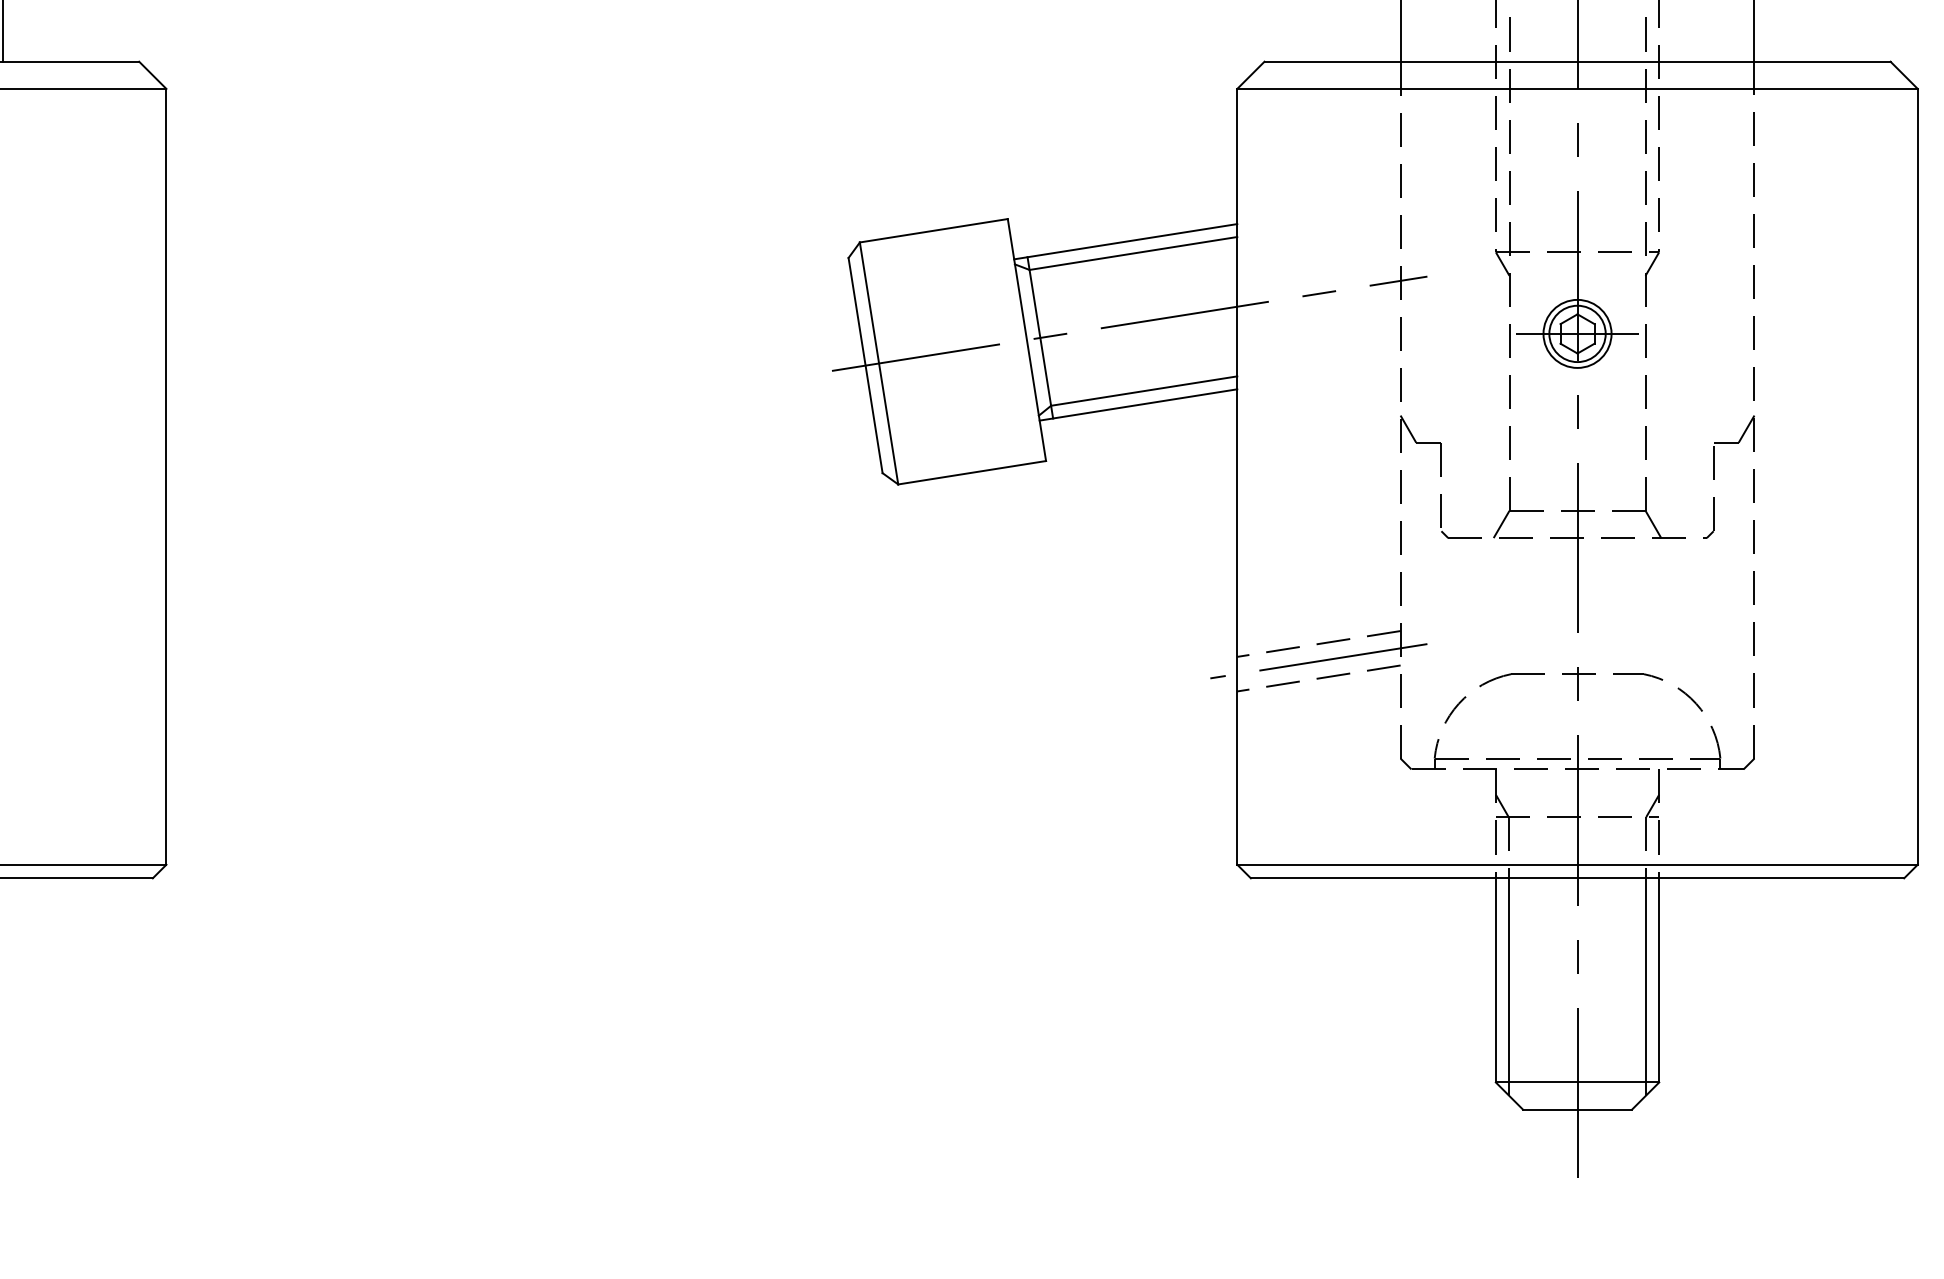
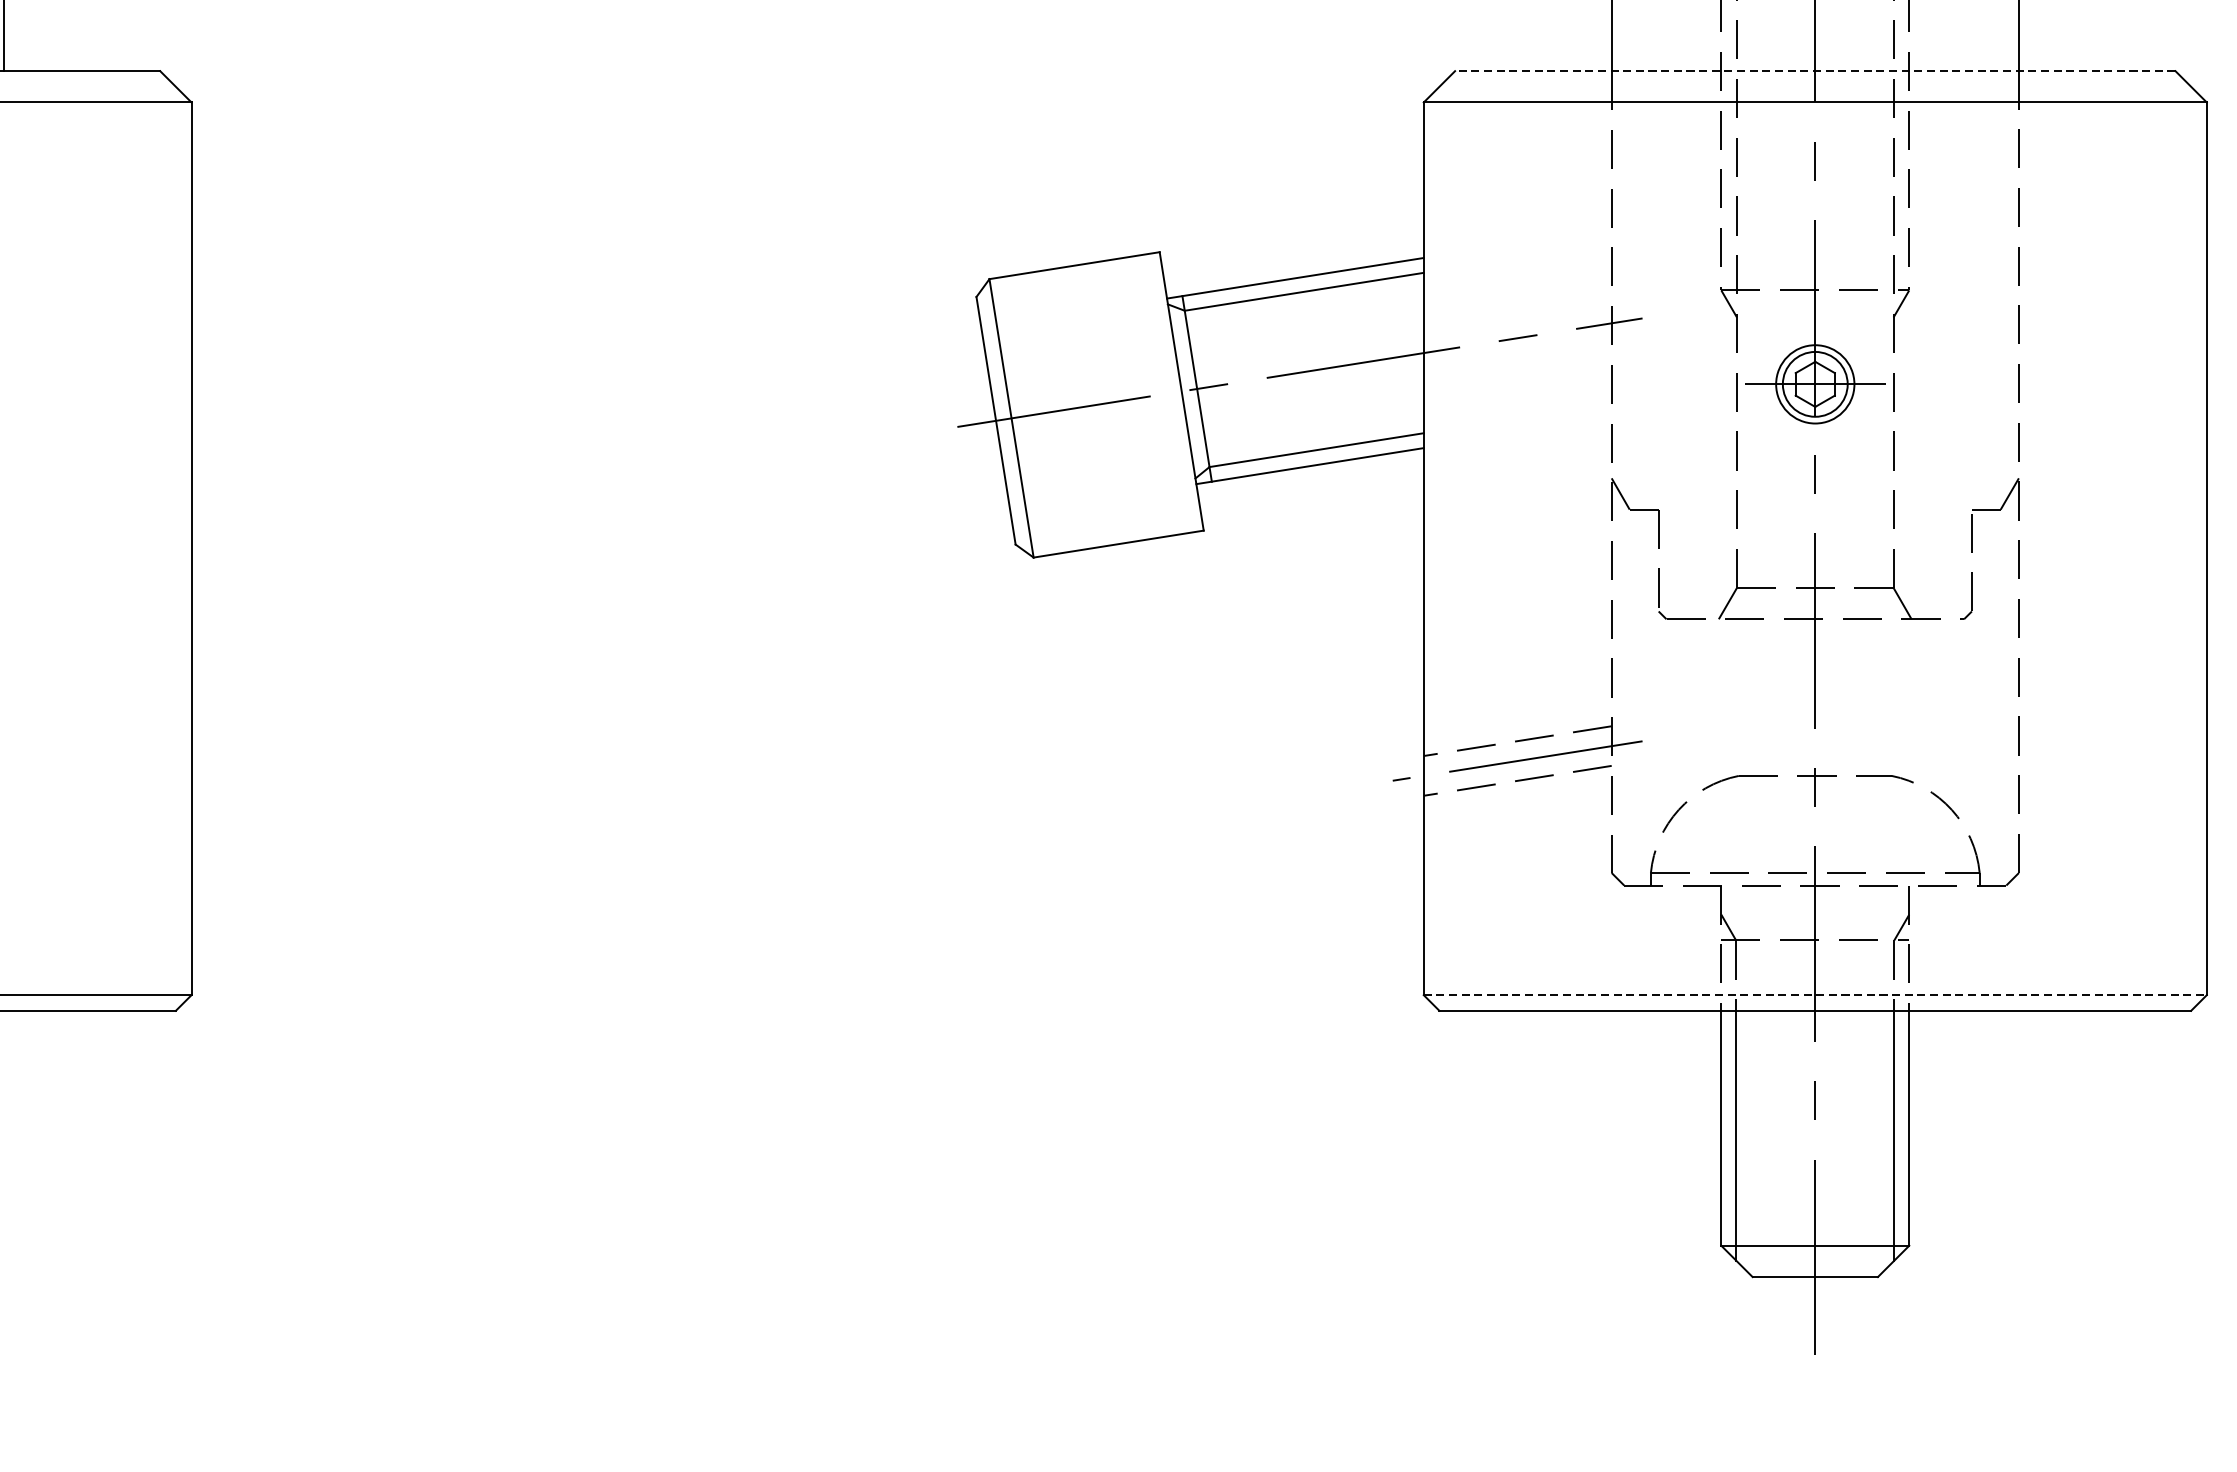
line: (1577, 61) -> (1815, 70), solid -> dashed
line: (1578, 864) -> (1816, 994), solid -> dashed

